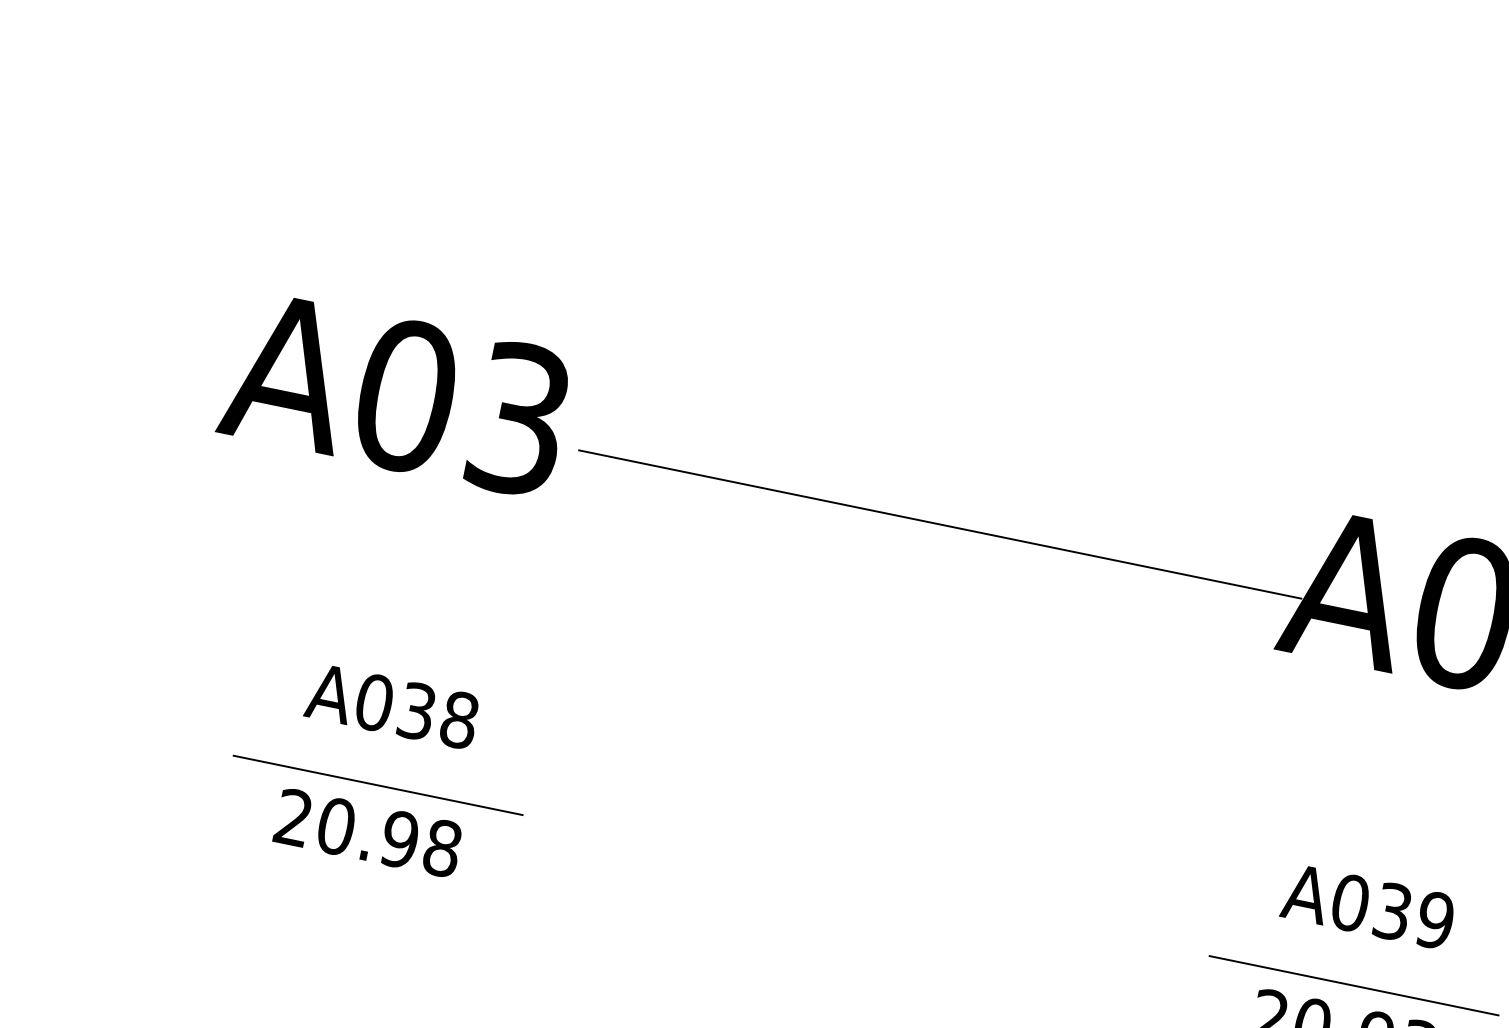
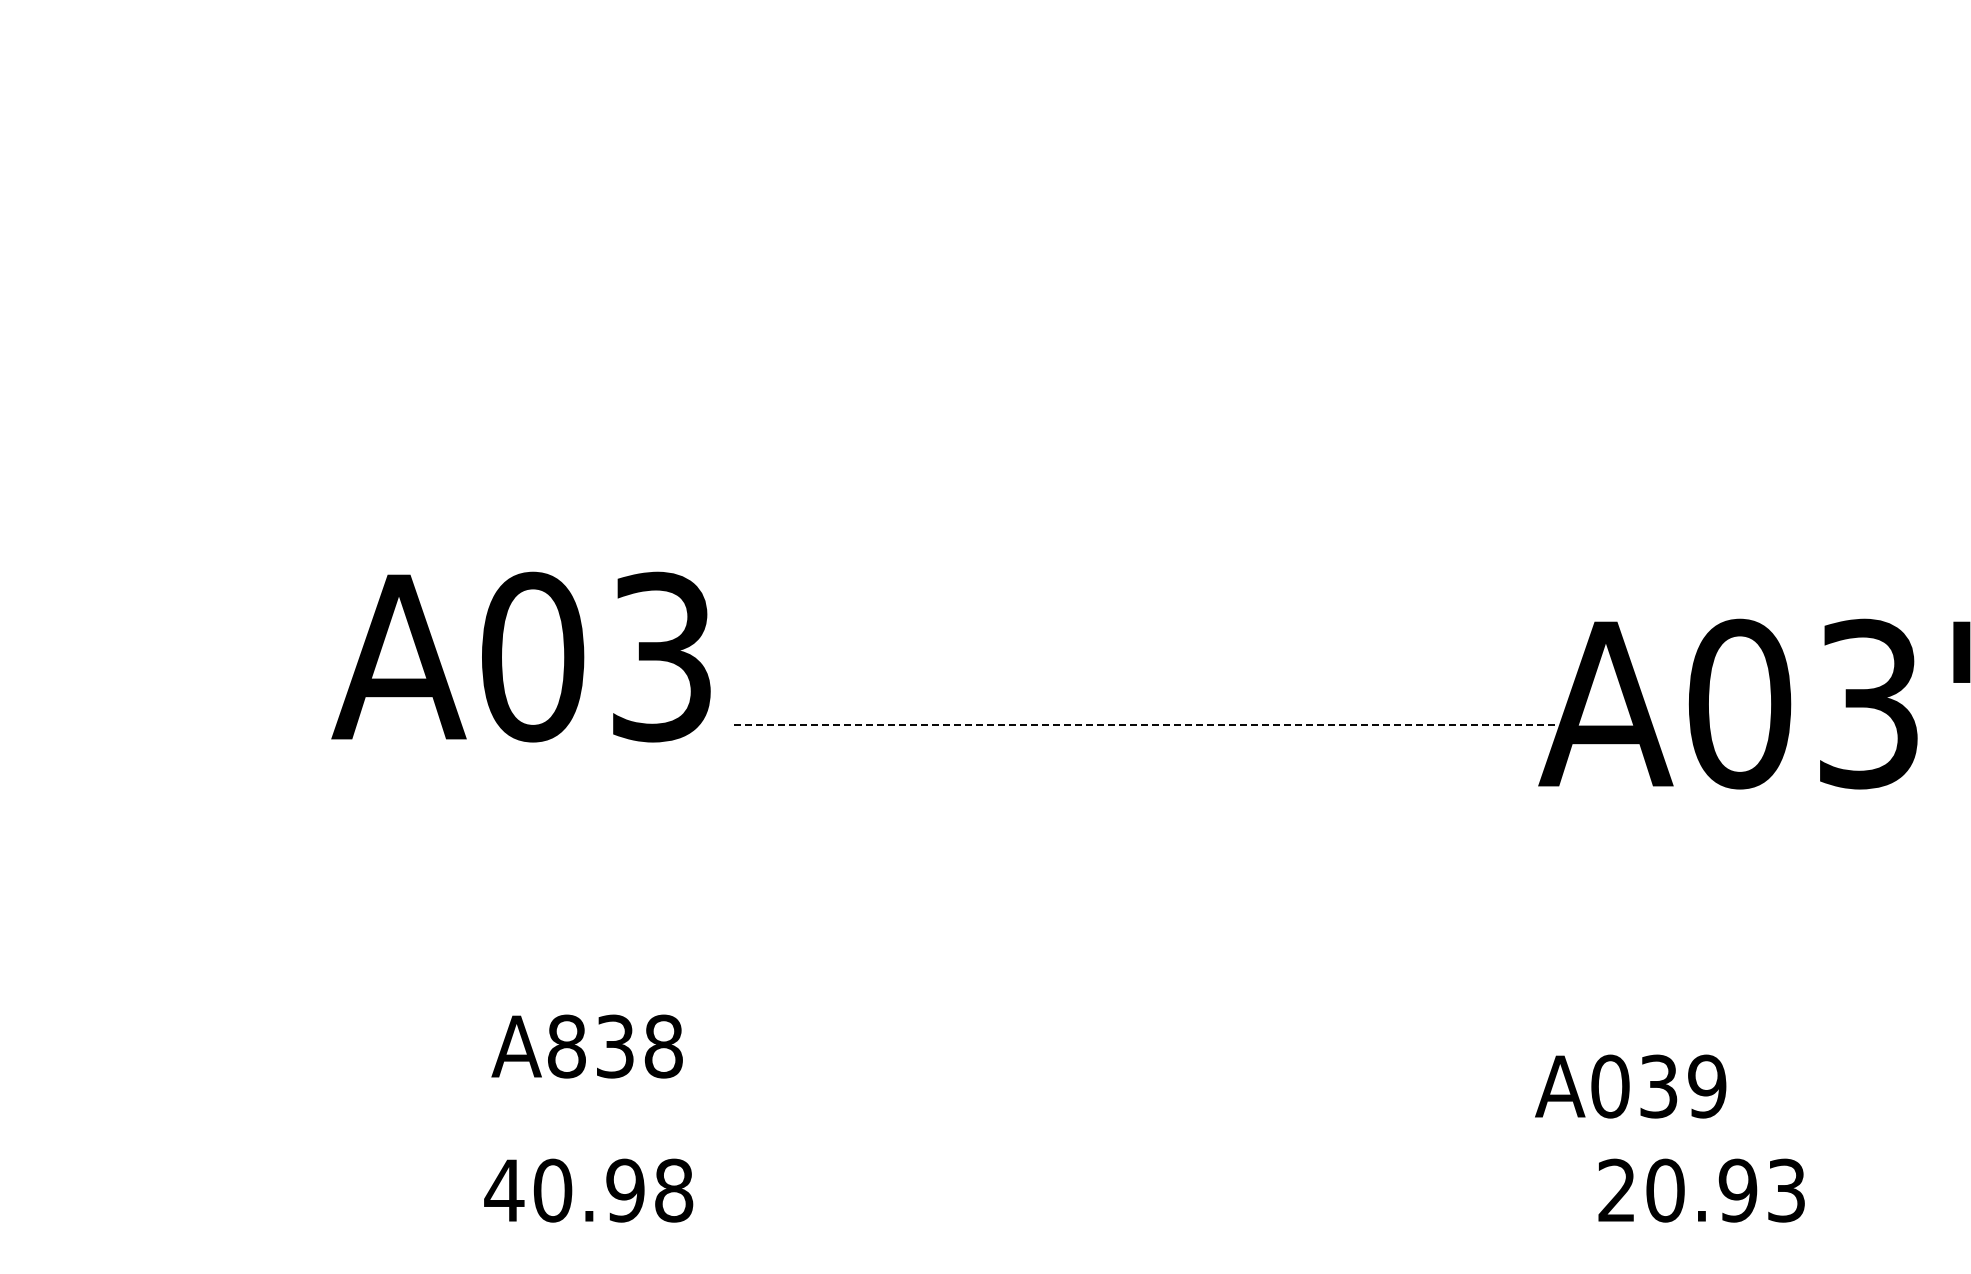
text: (395, 393) -> (520, 656), moved
line: (940, 524) -> (1145, 724), solid -> dashed
text: (374, 702) -> (566, 1046), A038 -> A838
line: (378, 785) -> (589, 1136), removed
text: (294, 816) -> (504, 1189), 20.98 -> 40.98
text: (1368, 906) -> (1630, 1086), moved
line: (1353, 985) -> (1701, 1136), removed

